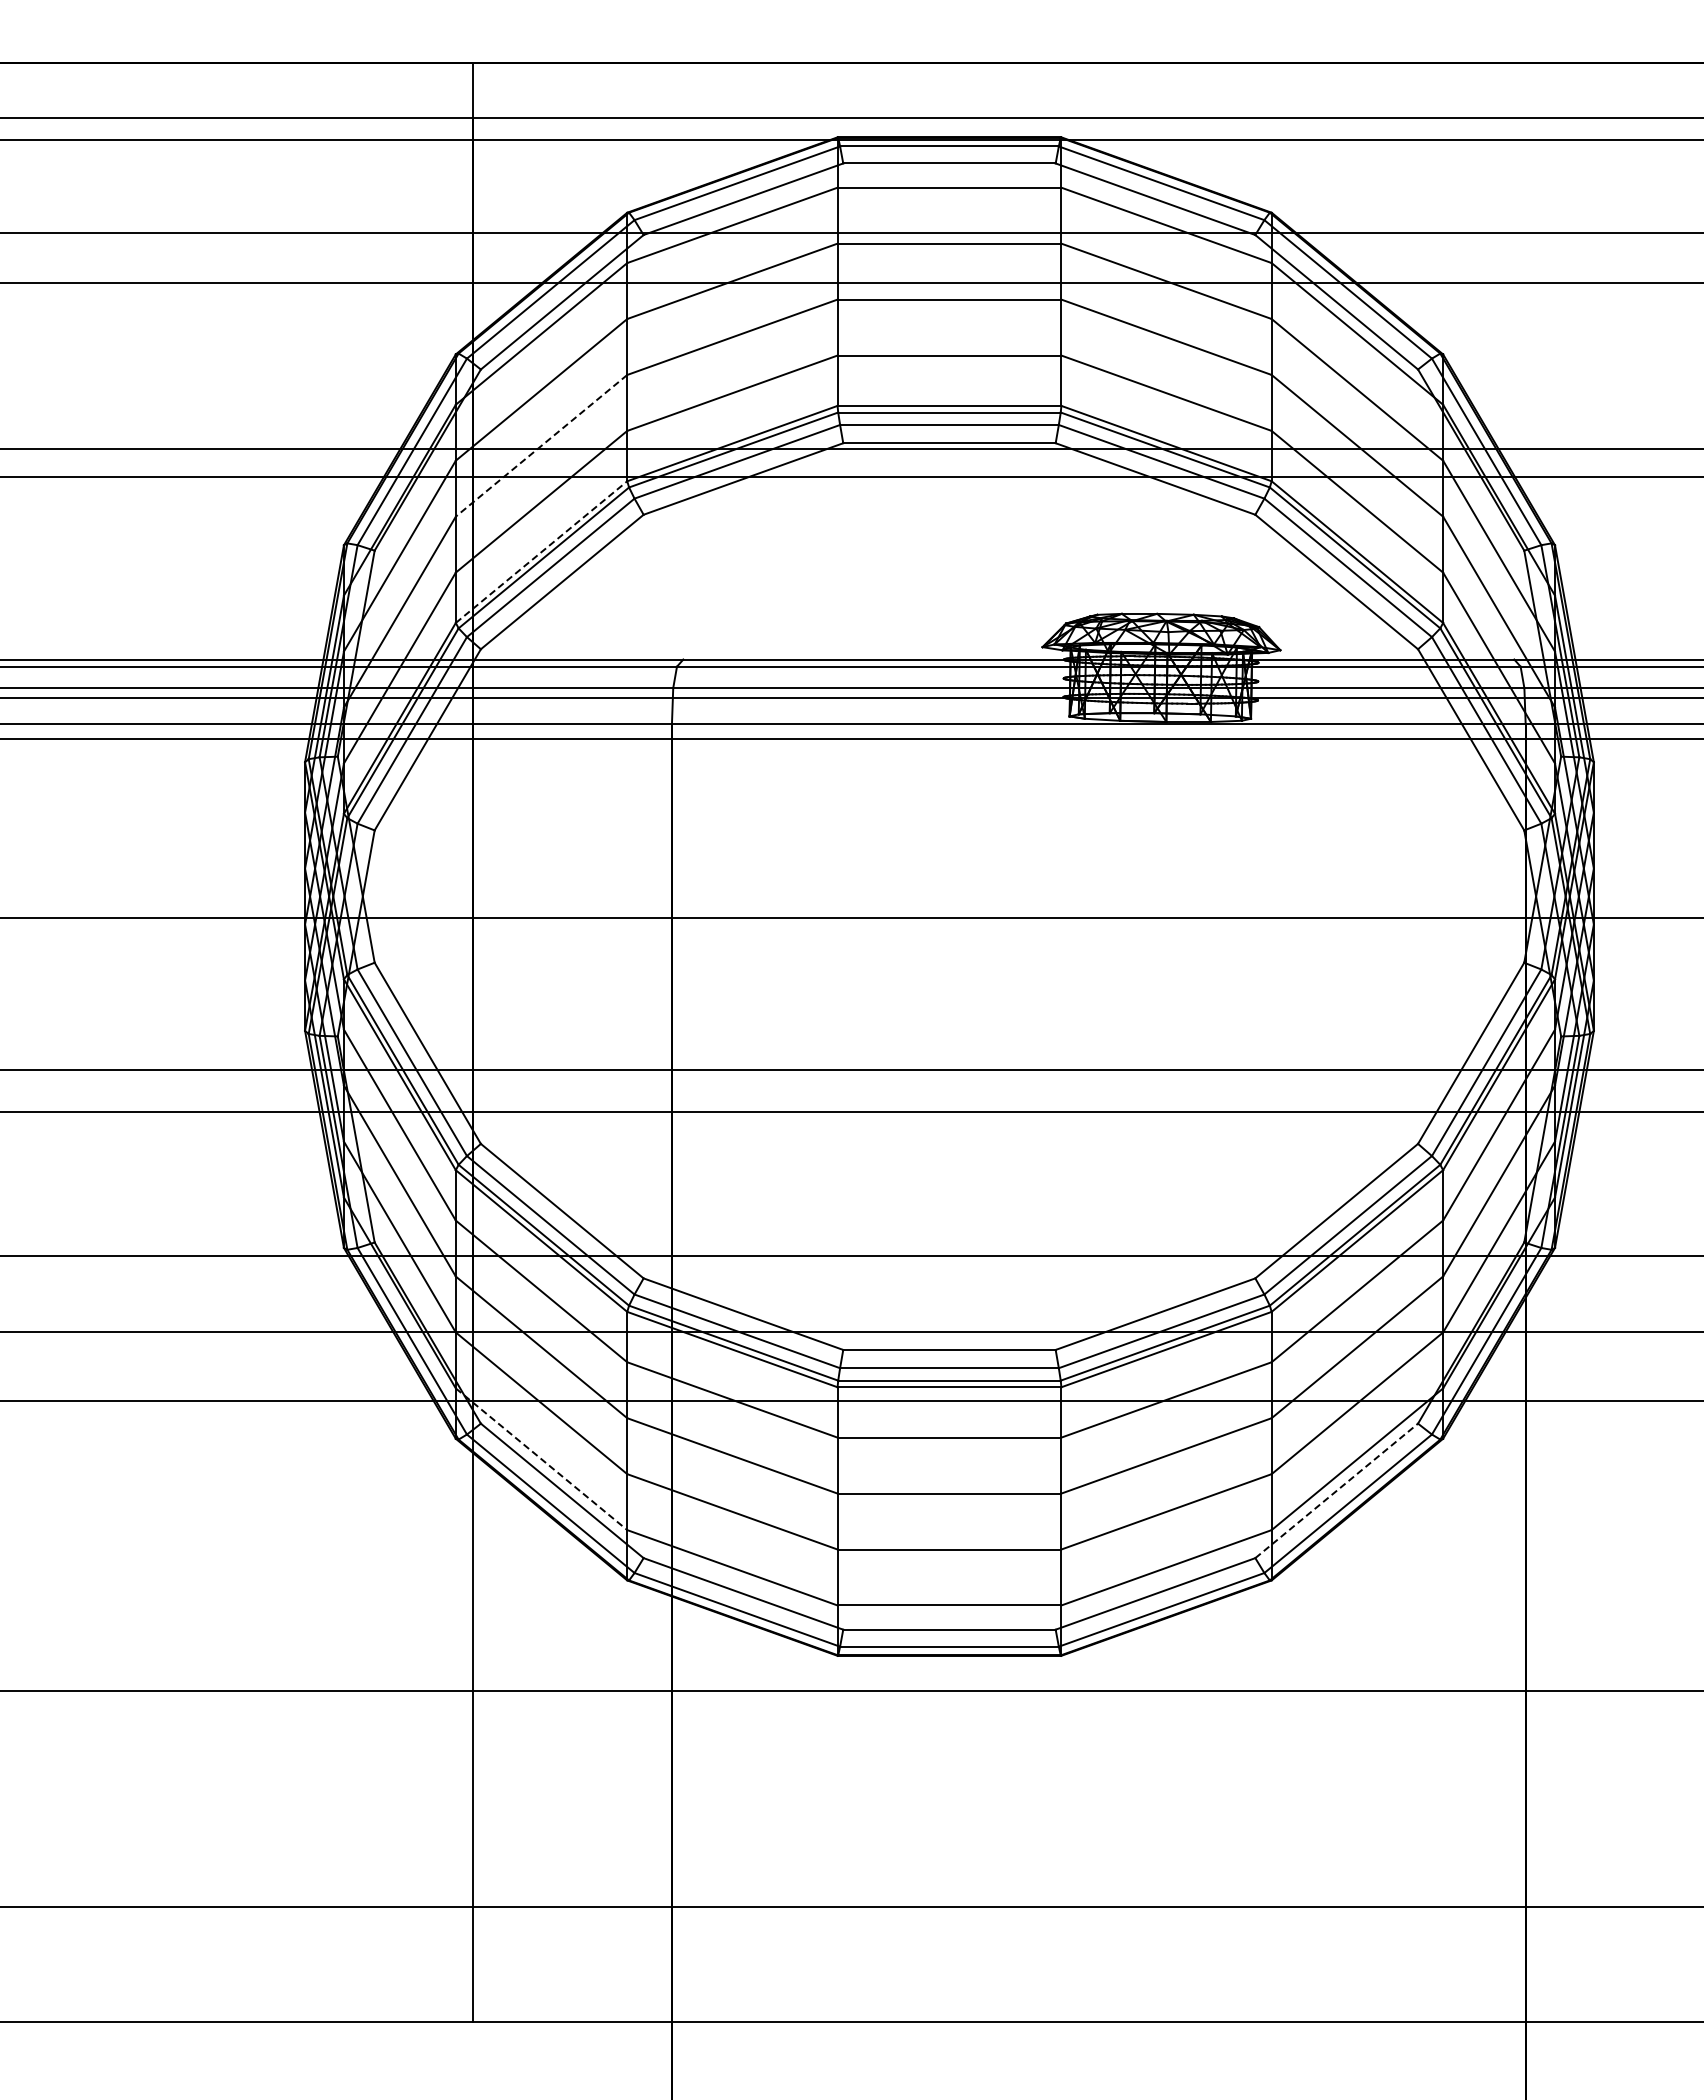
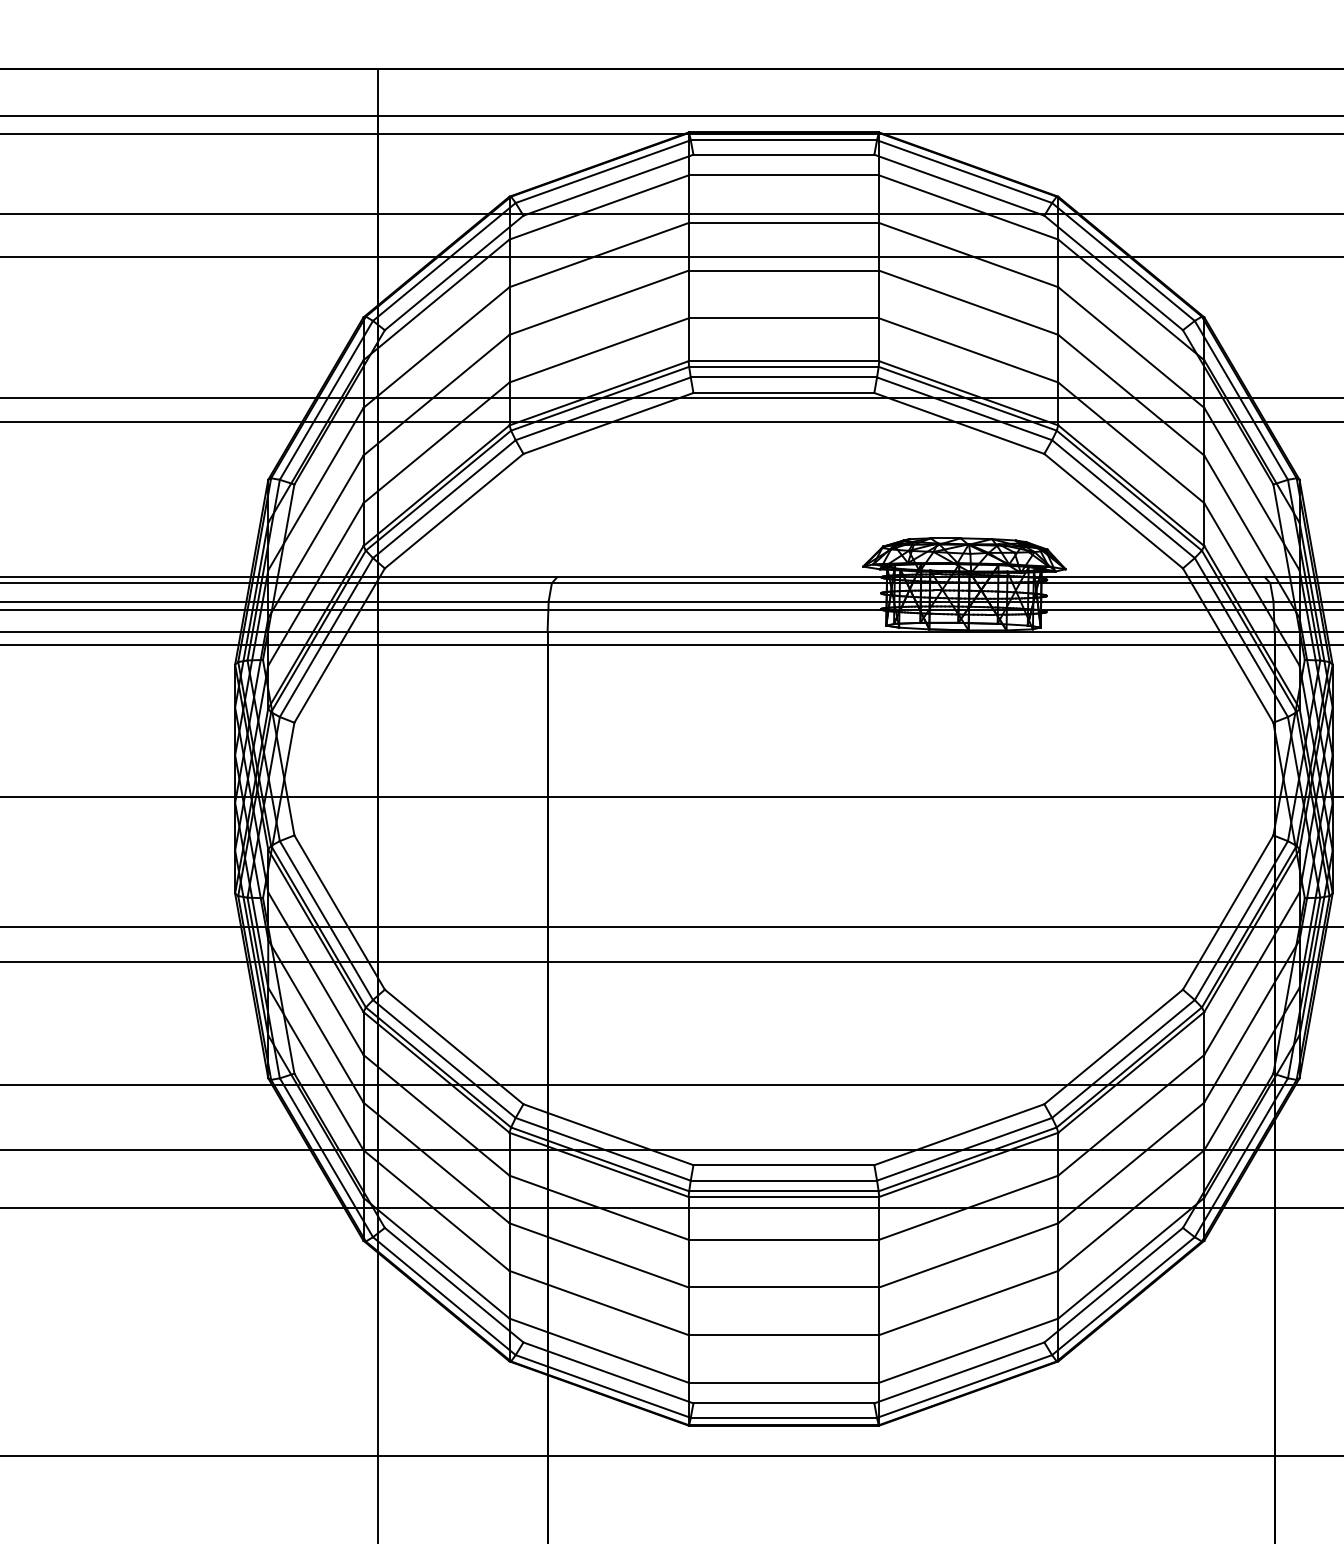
line: (541, 446) -> (436, 395), dashed -> solid
line: (541, 551) -> (436, 485), dashed -> solid
line: (541, 1459) -> (436, 1258), dashed -> solid
line: (1336, 1490) -> (1113, 1284), dashed -> solid

